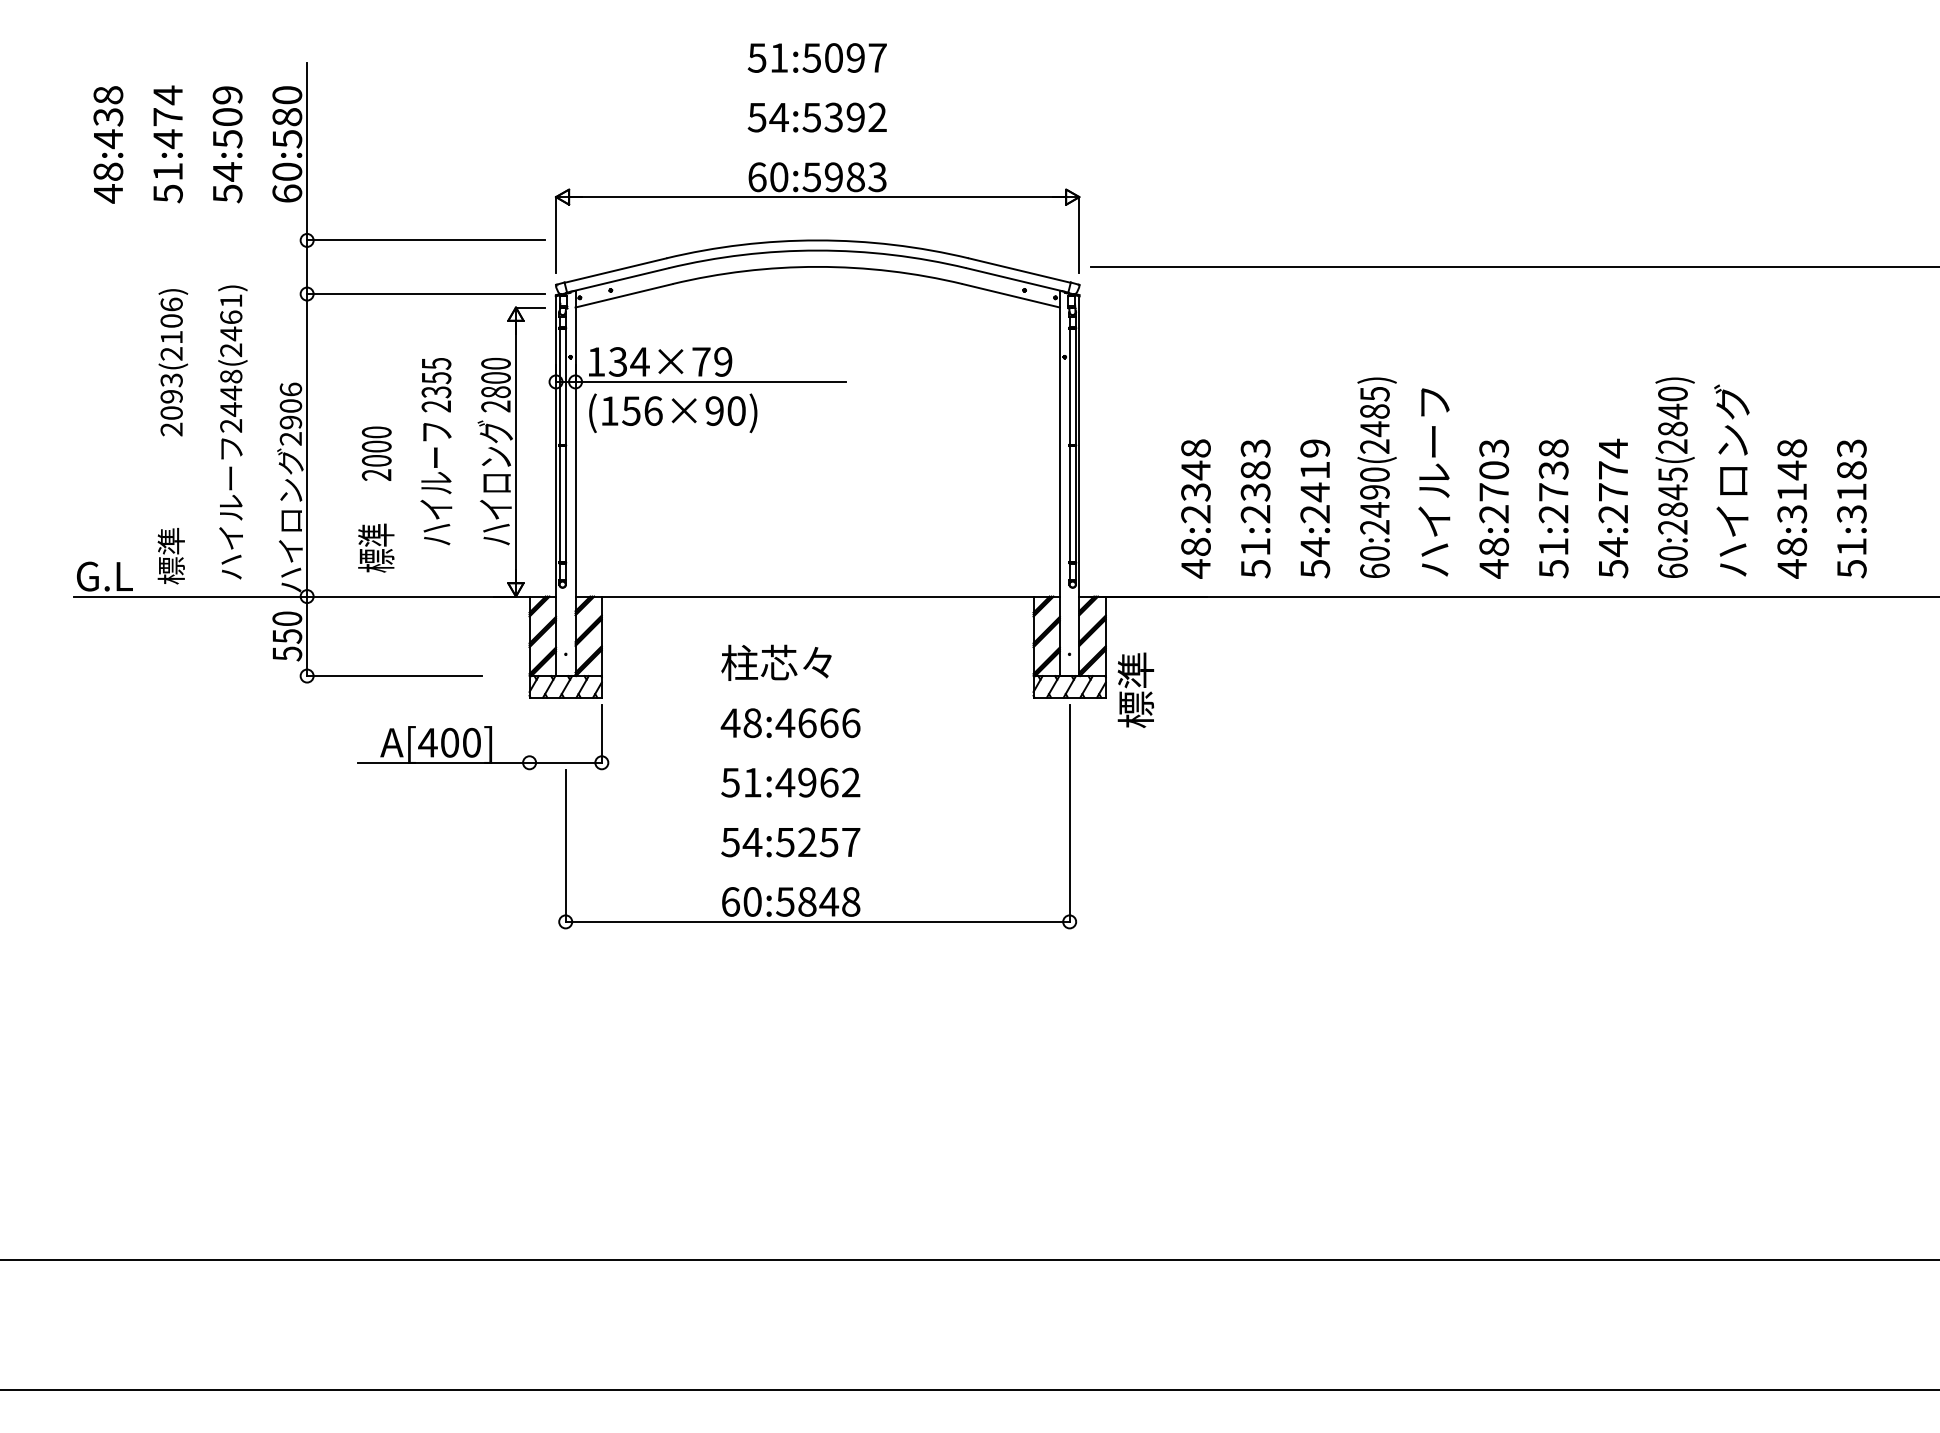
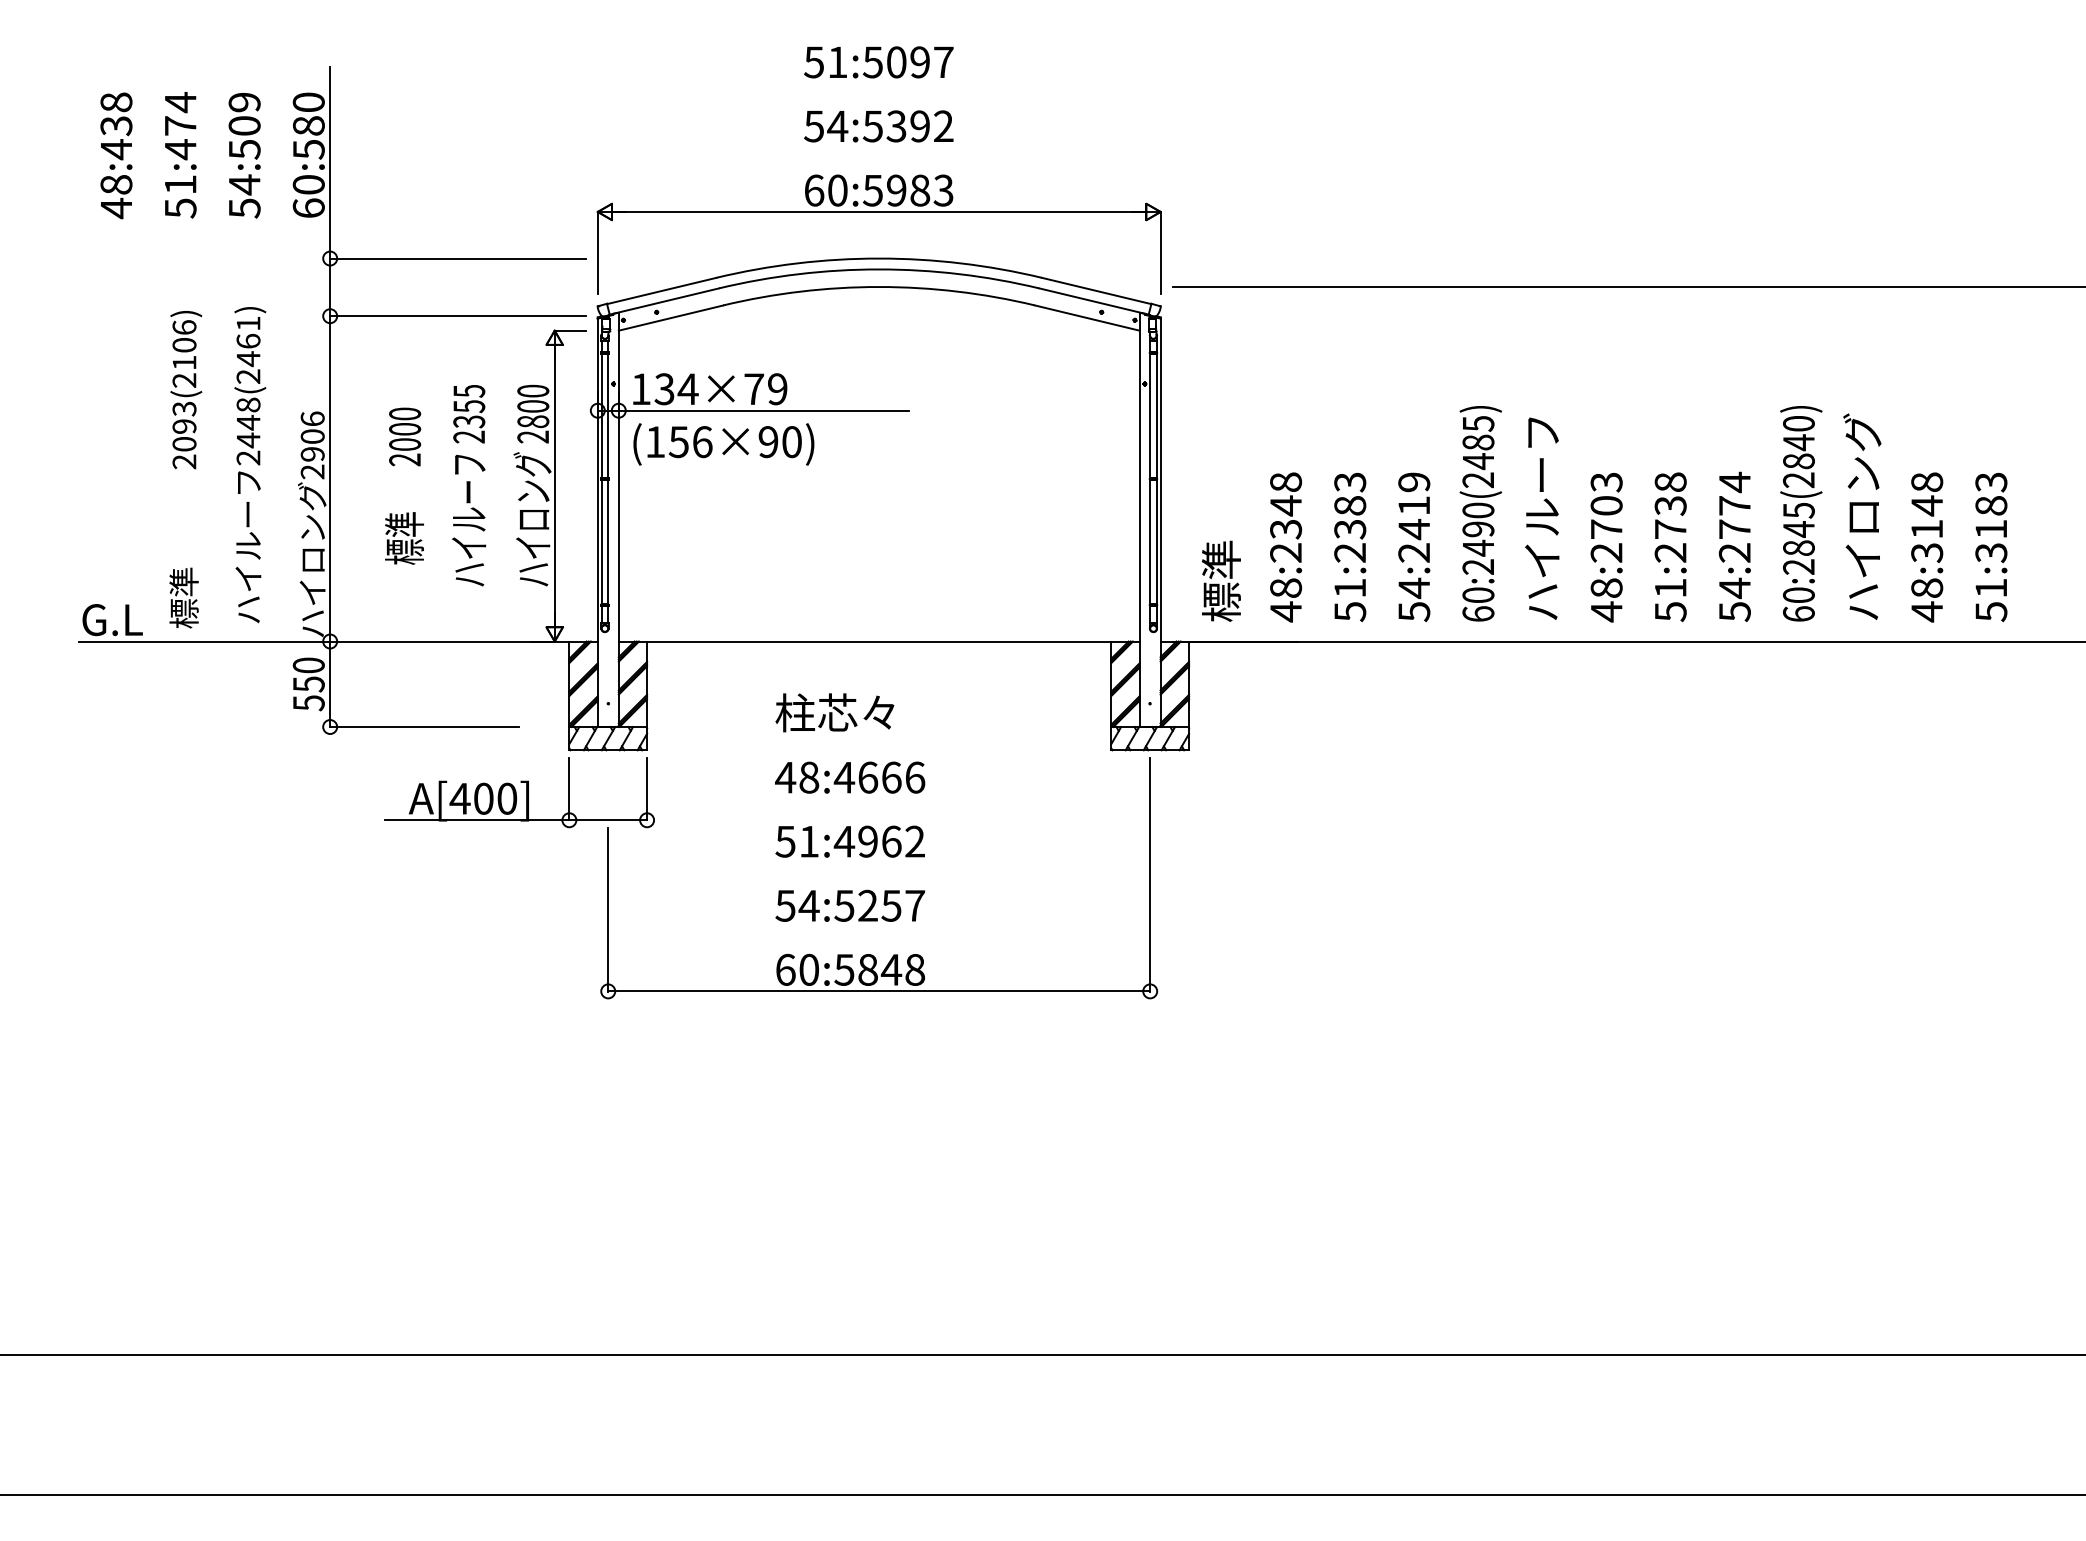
text: (376, 498) -> (404, 485), moved
text: (1135, 689) -> (1221, 580), moved
line: (529, 734) -> (569, 789), added

